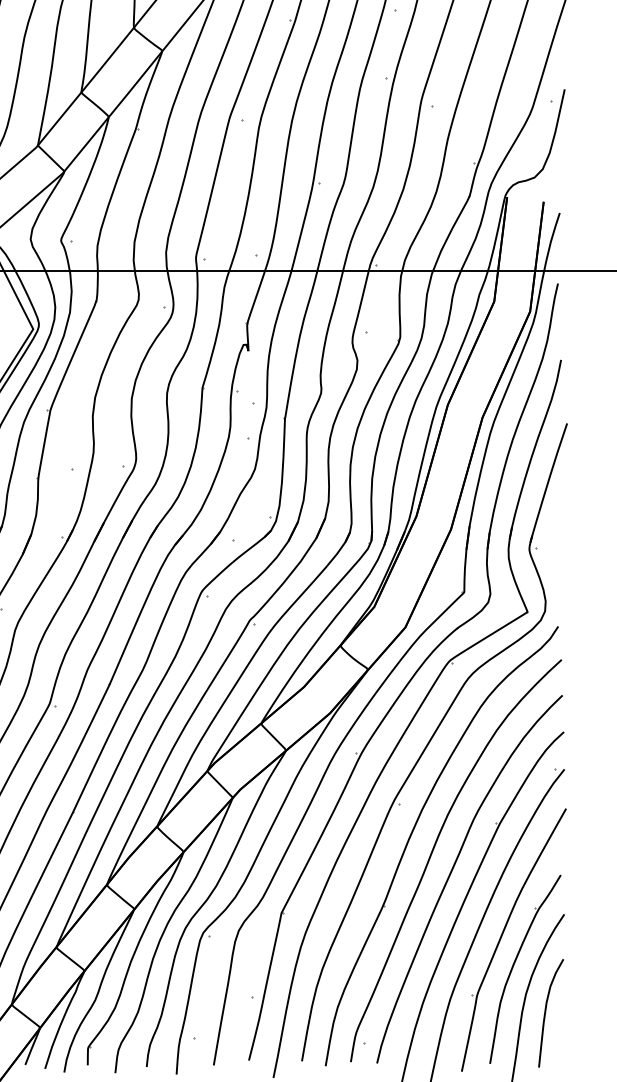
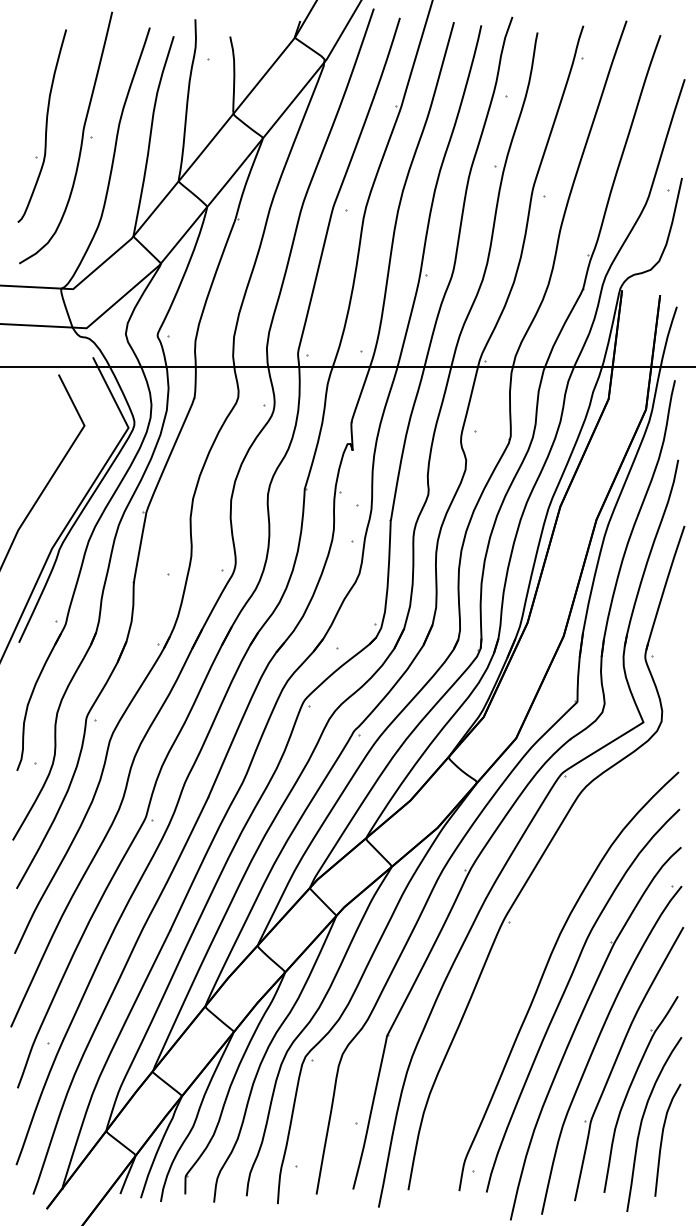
part: (413, 832) -> (524, 951), removed

